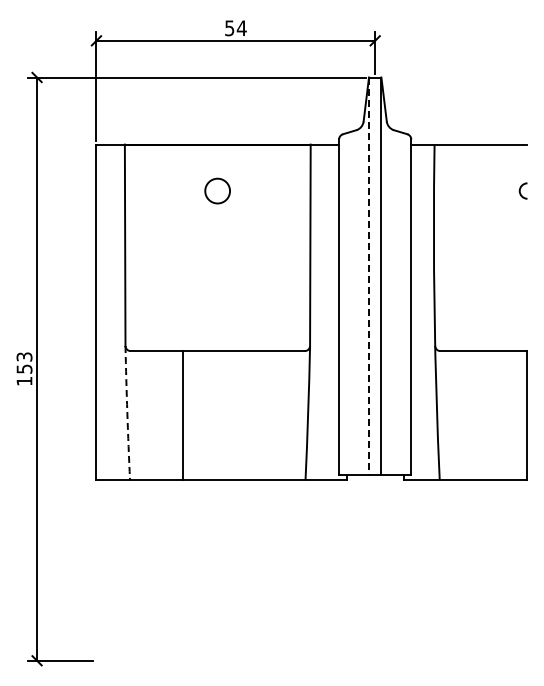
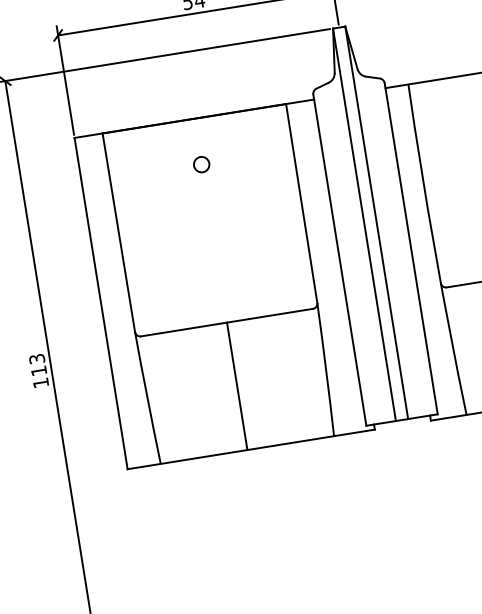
circle: (217, 190) -> (201, 164), size x0.62
line: (369, 276) -> (365, 225), dashed -> solid
text: (24, 368) -> (38, 370), 153 -> 113
arc: (127, 413) -> (147, 398), dashed -> solid
line: (182, 415) -> (236, 386), moved

